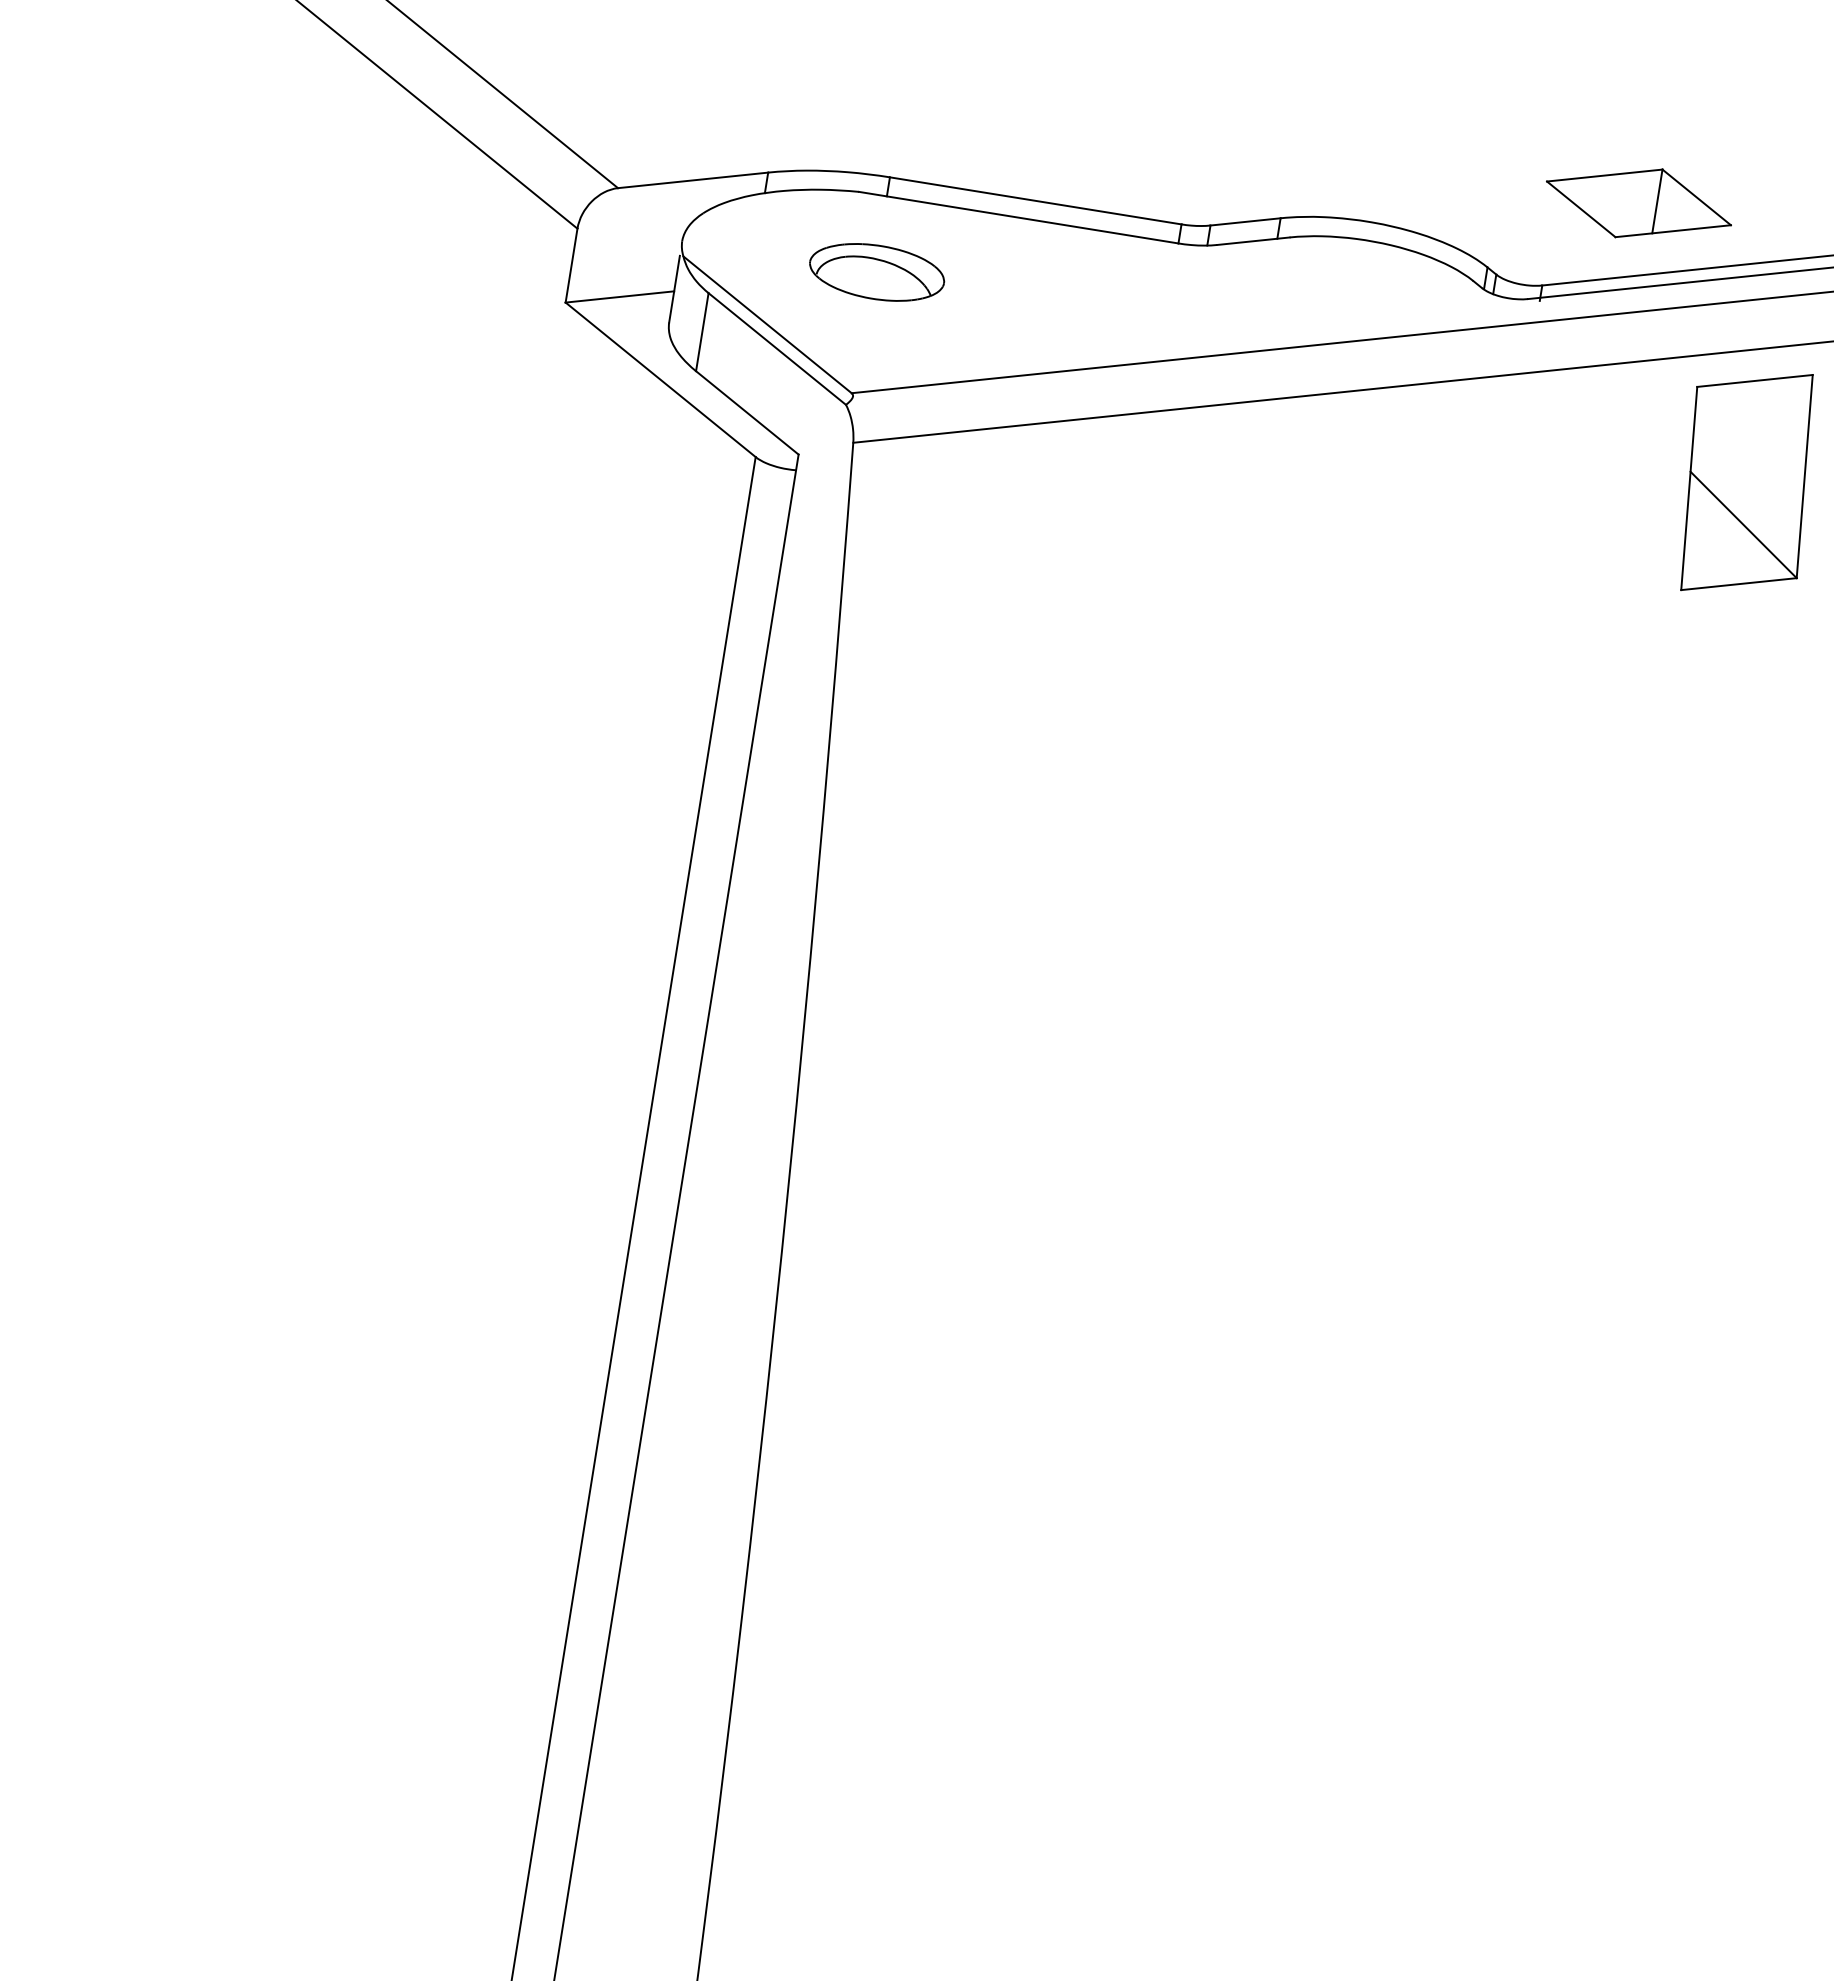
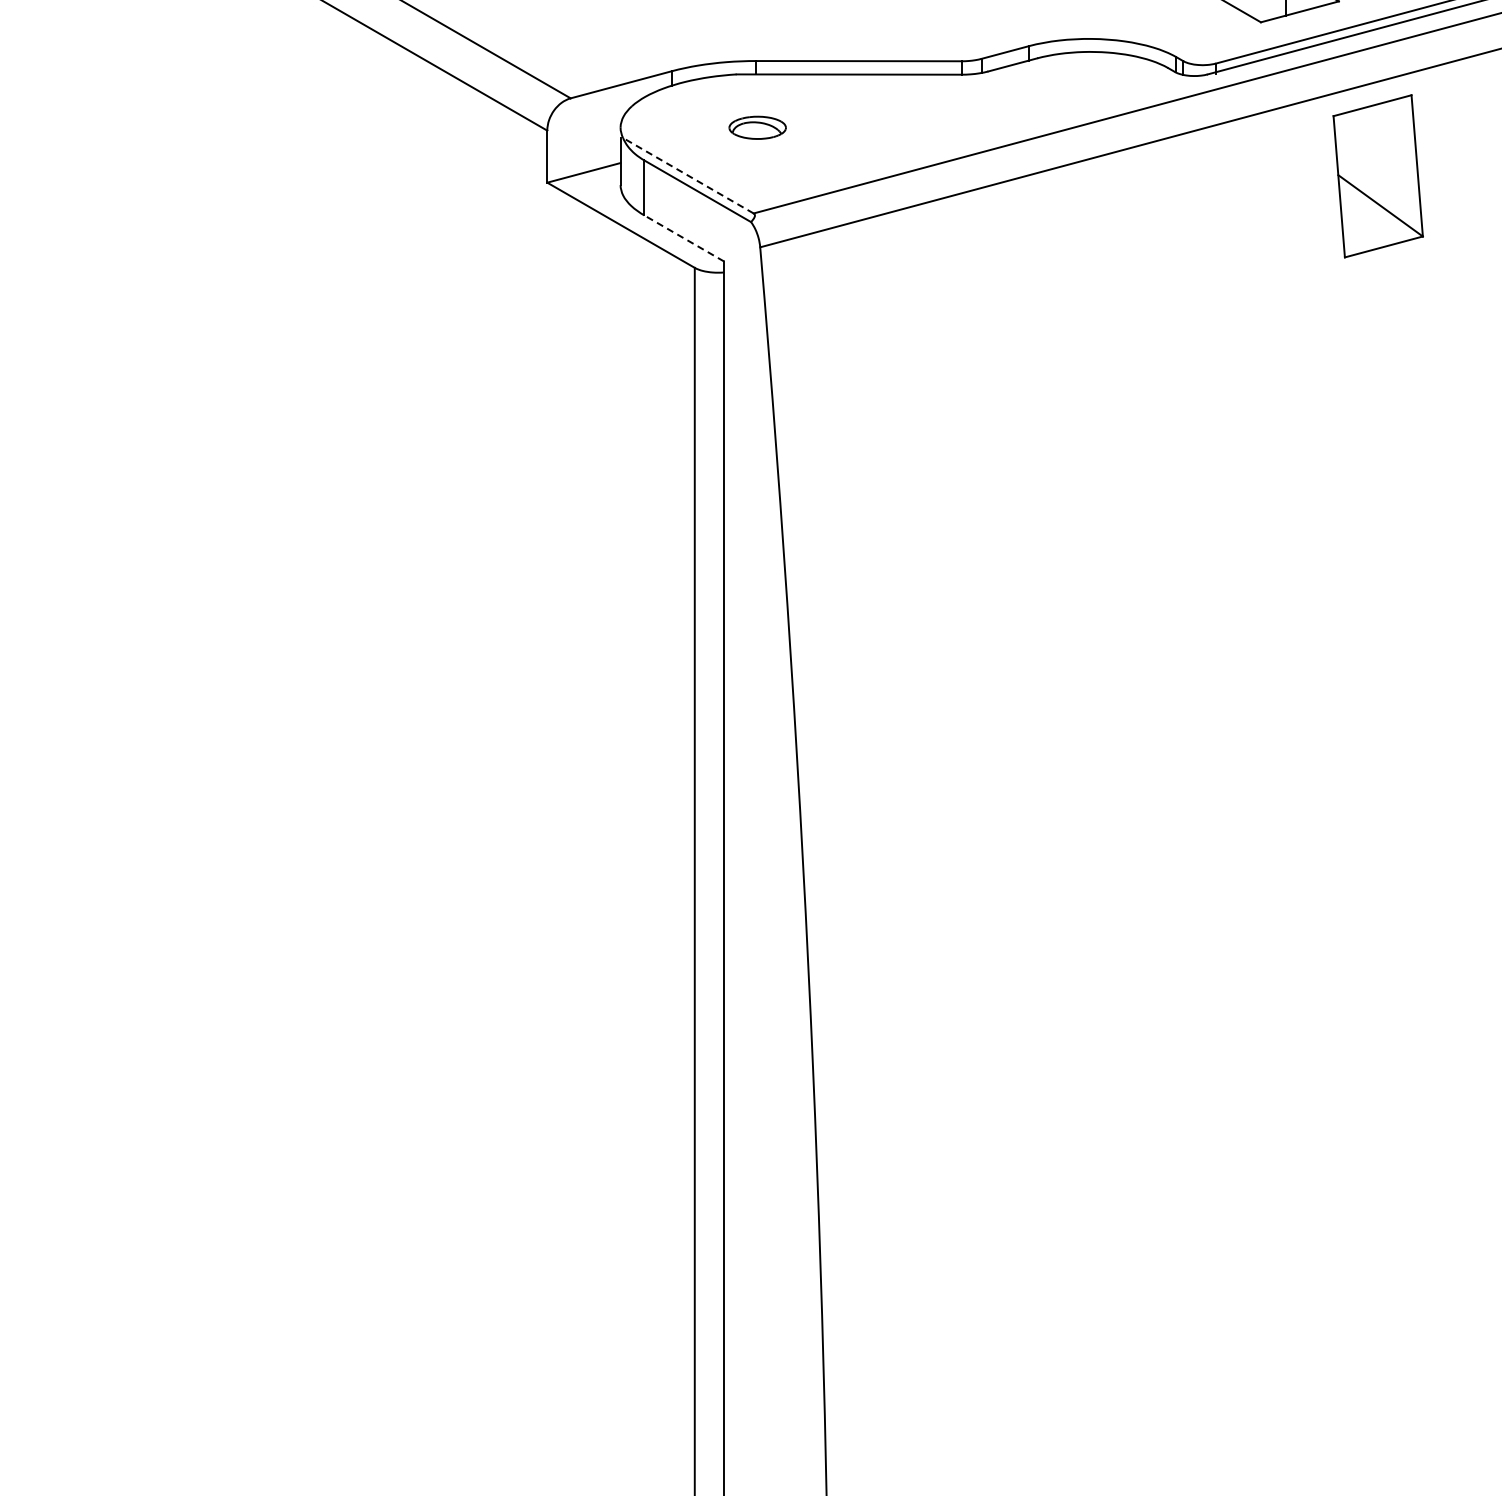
part: (876, 272) -> (757, 127), size x0.6
line: (766, 324) -> (687, 175), solid -> dashed
line: (747, 413) -> (684, 238), solid -> dashed

